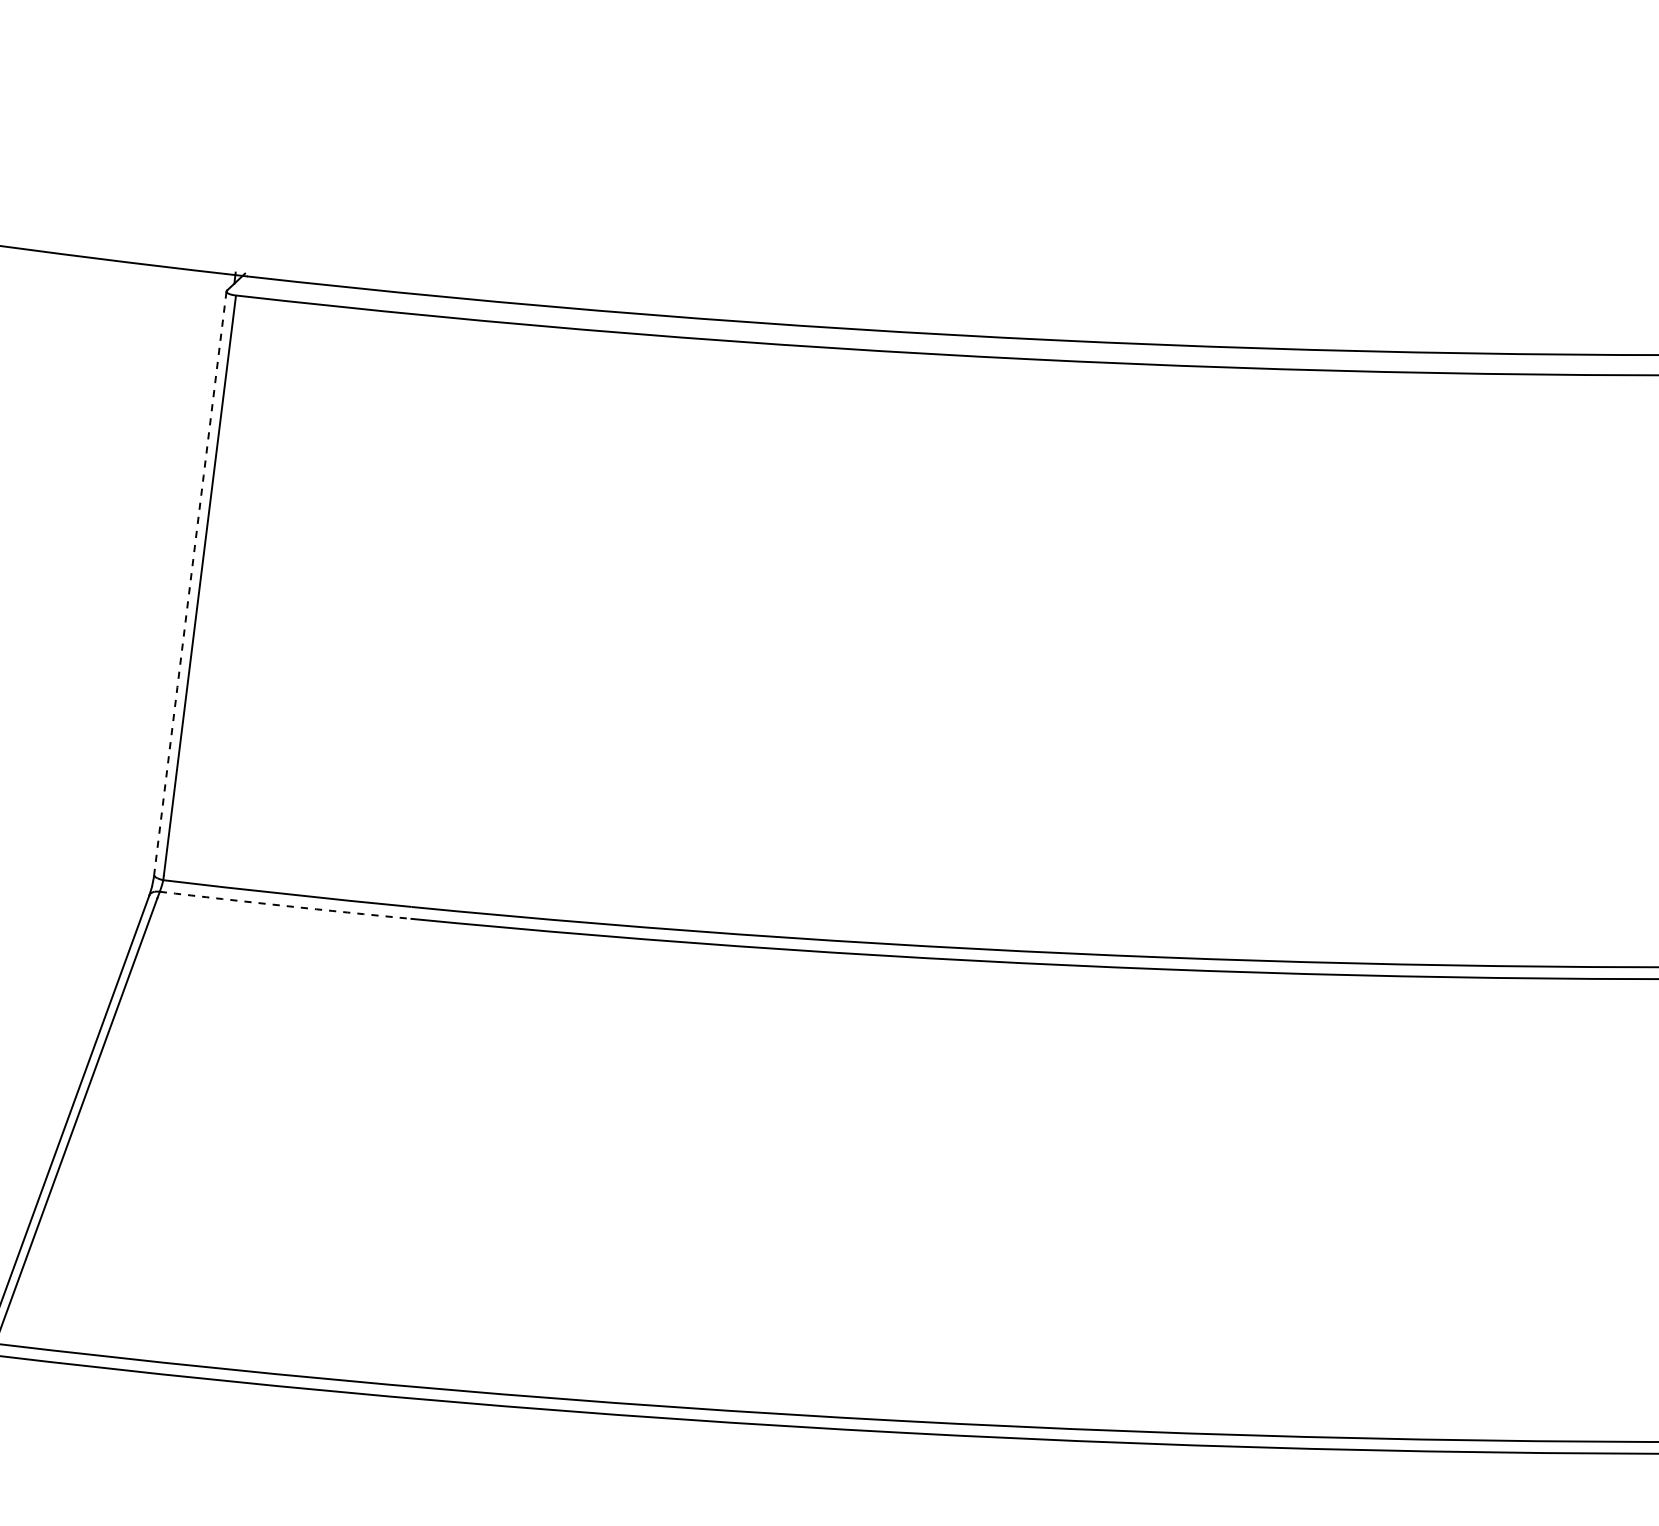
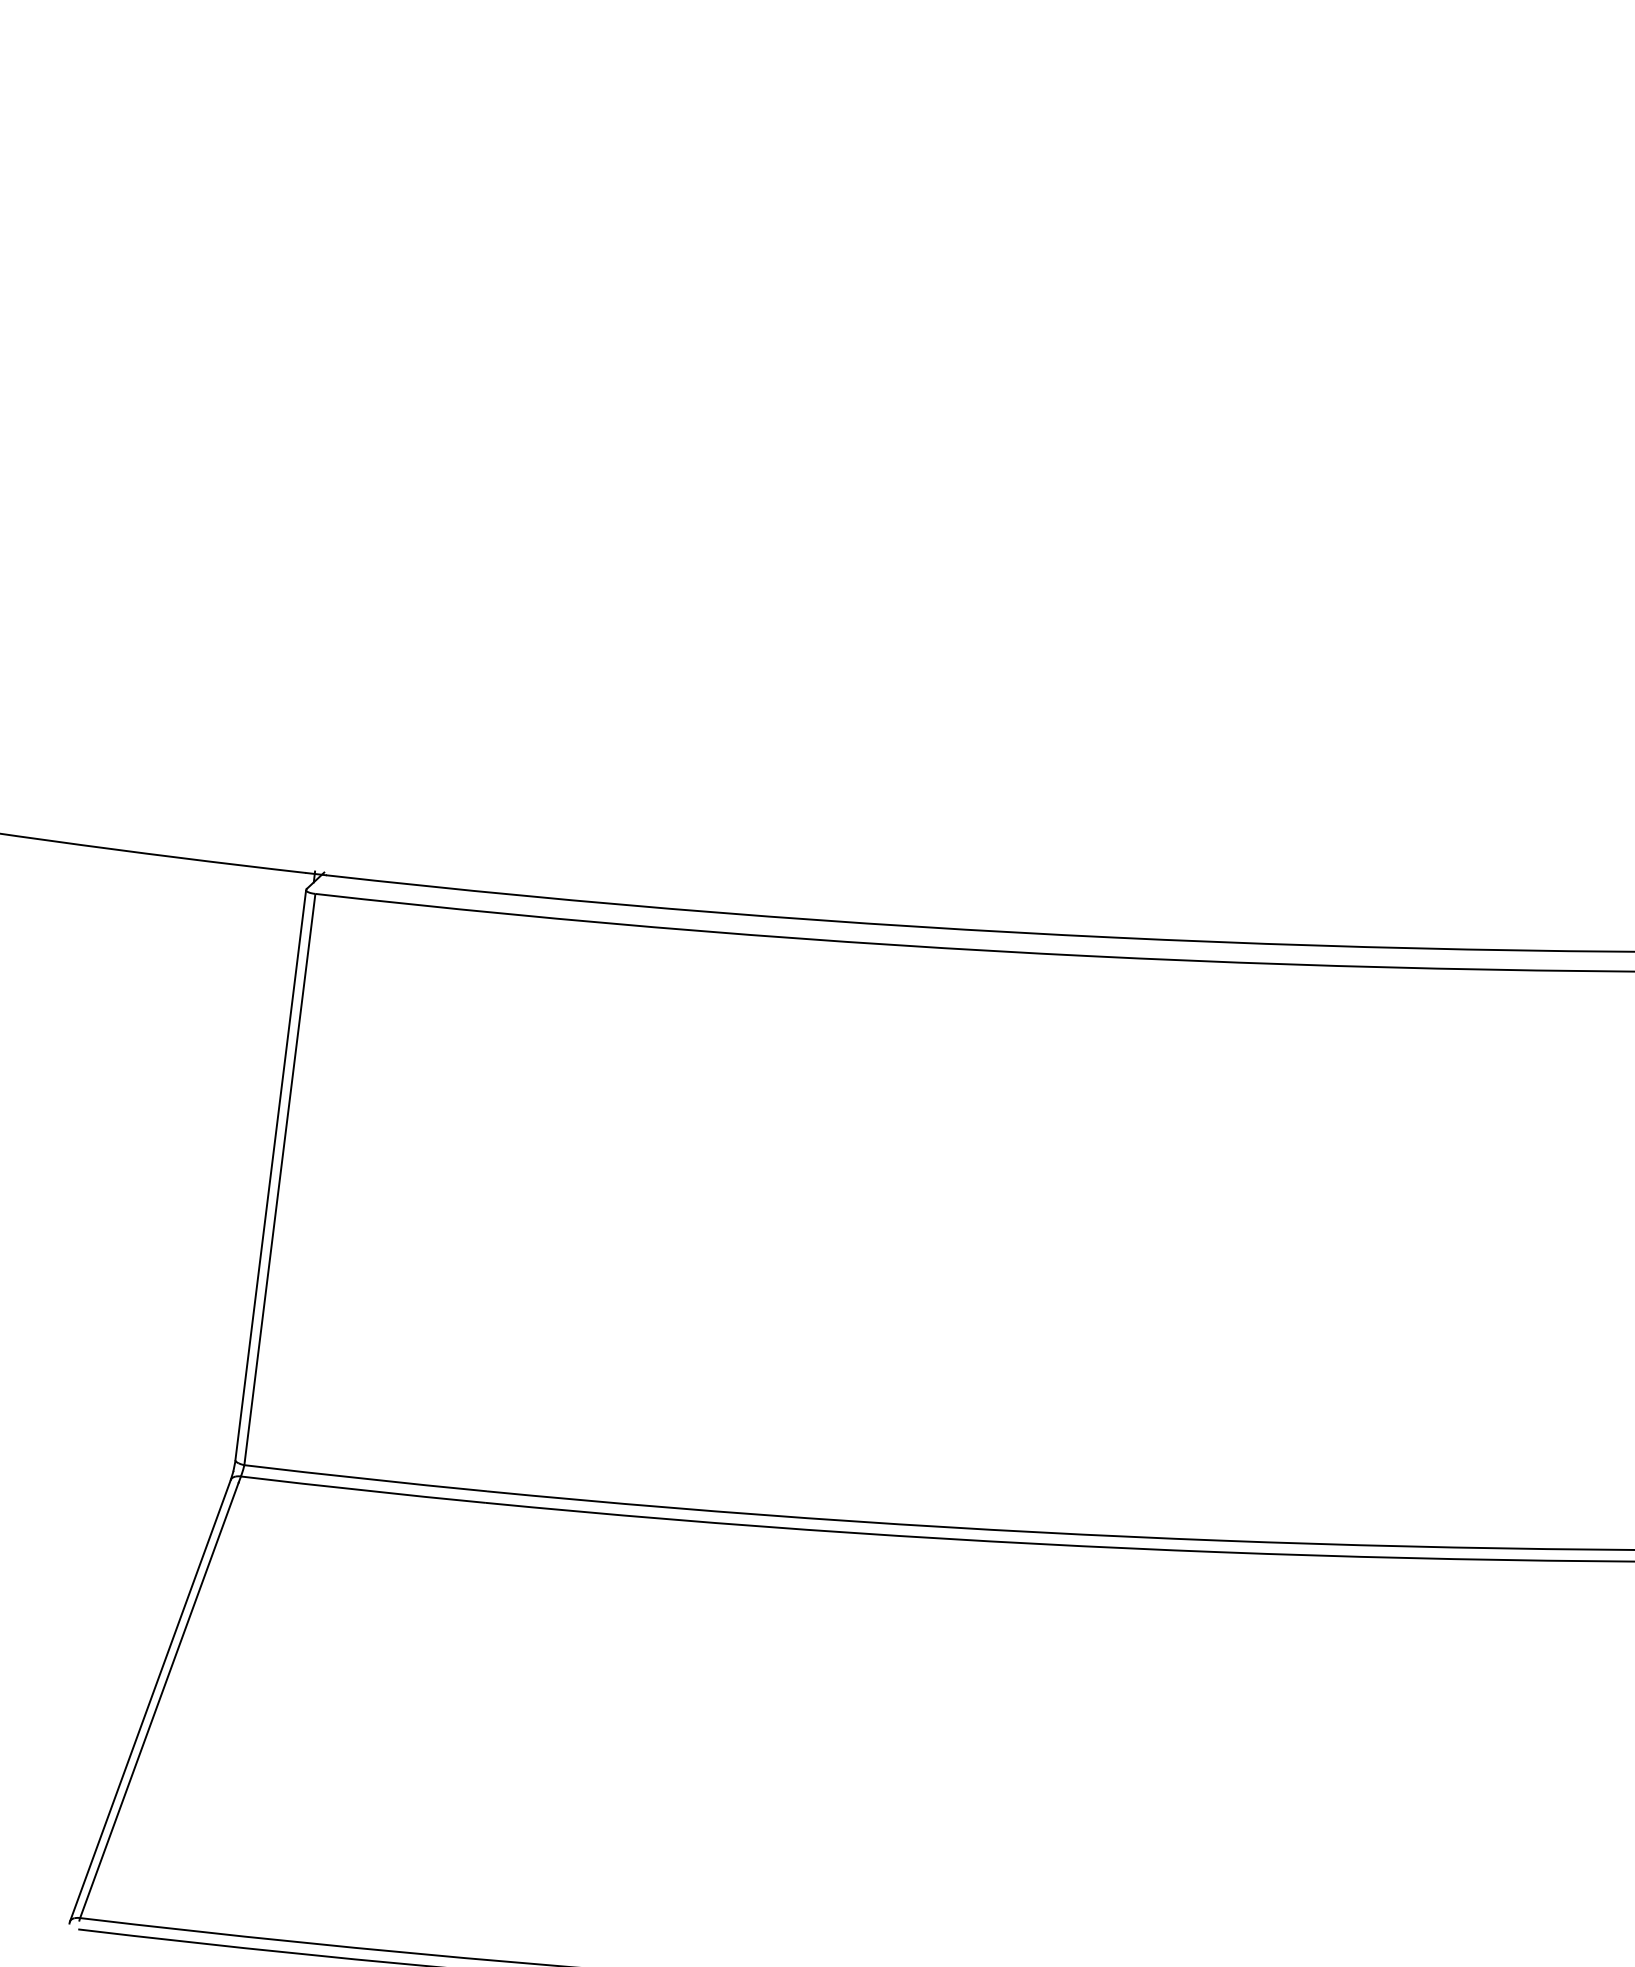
line: (190, 582) -> (270, 1174), dashed -> solid
arc: (285, 906) -> (363, 1490), dashed -> solid

